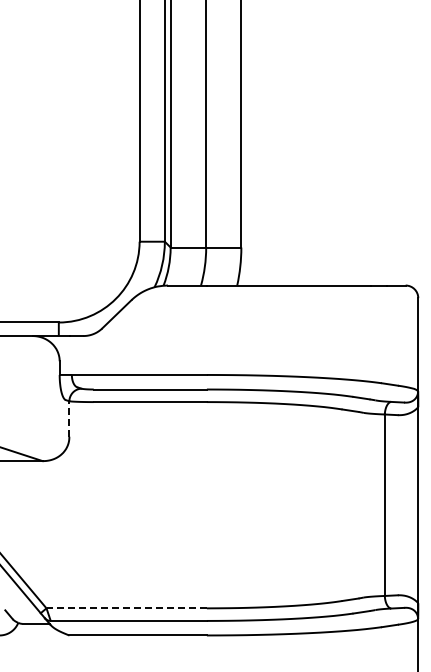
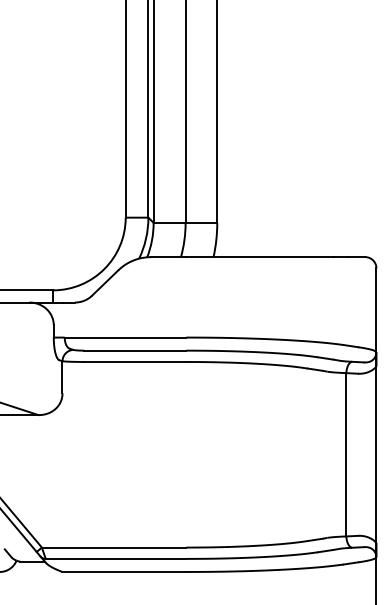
line: (69, 418) -> (62, 376), dashed -> solid
line: (126, 608) -> (113, 547), dashed -> solid

